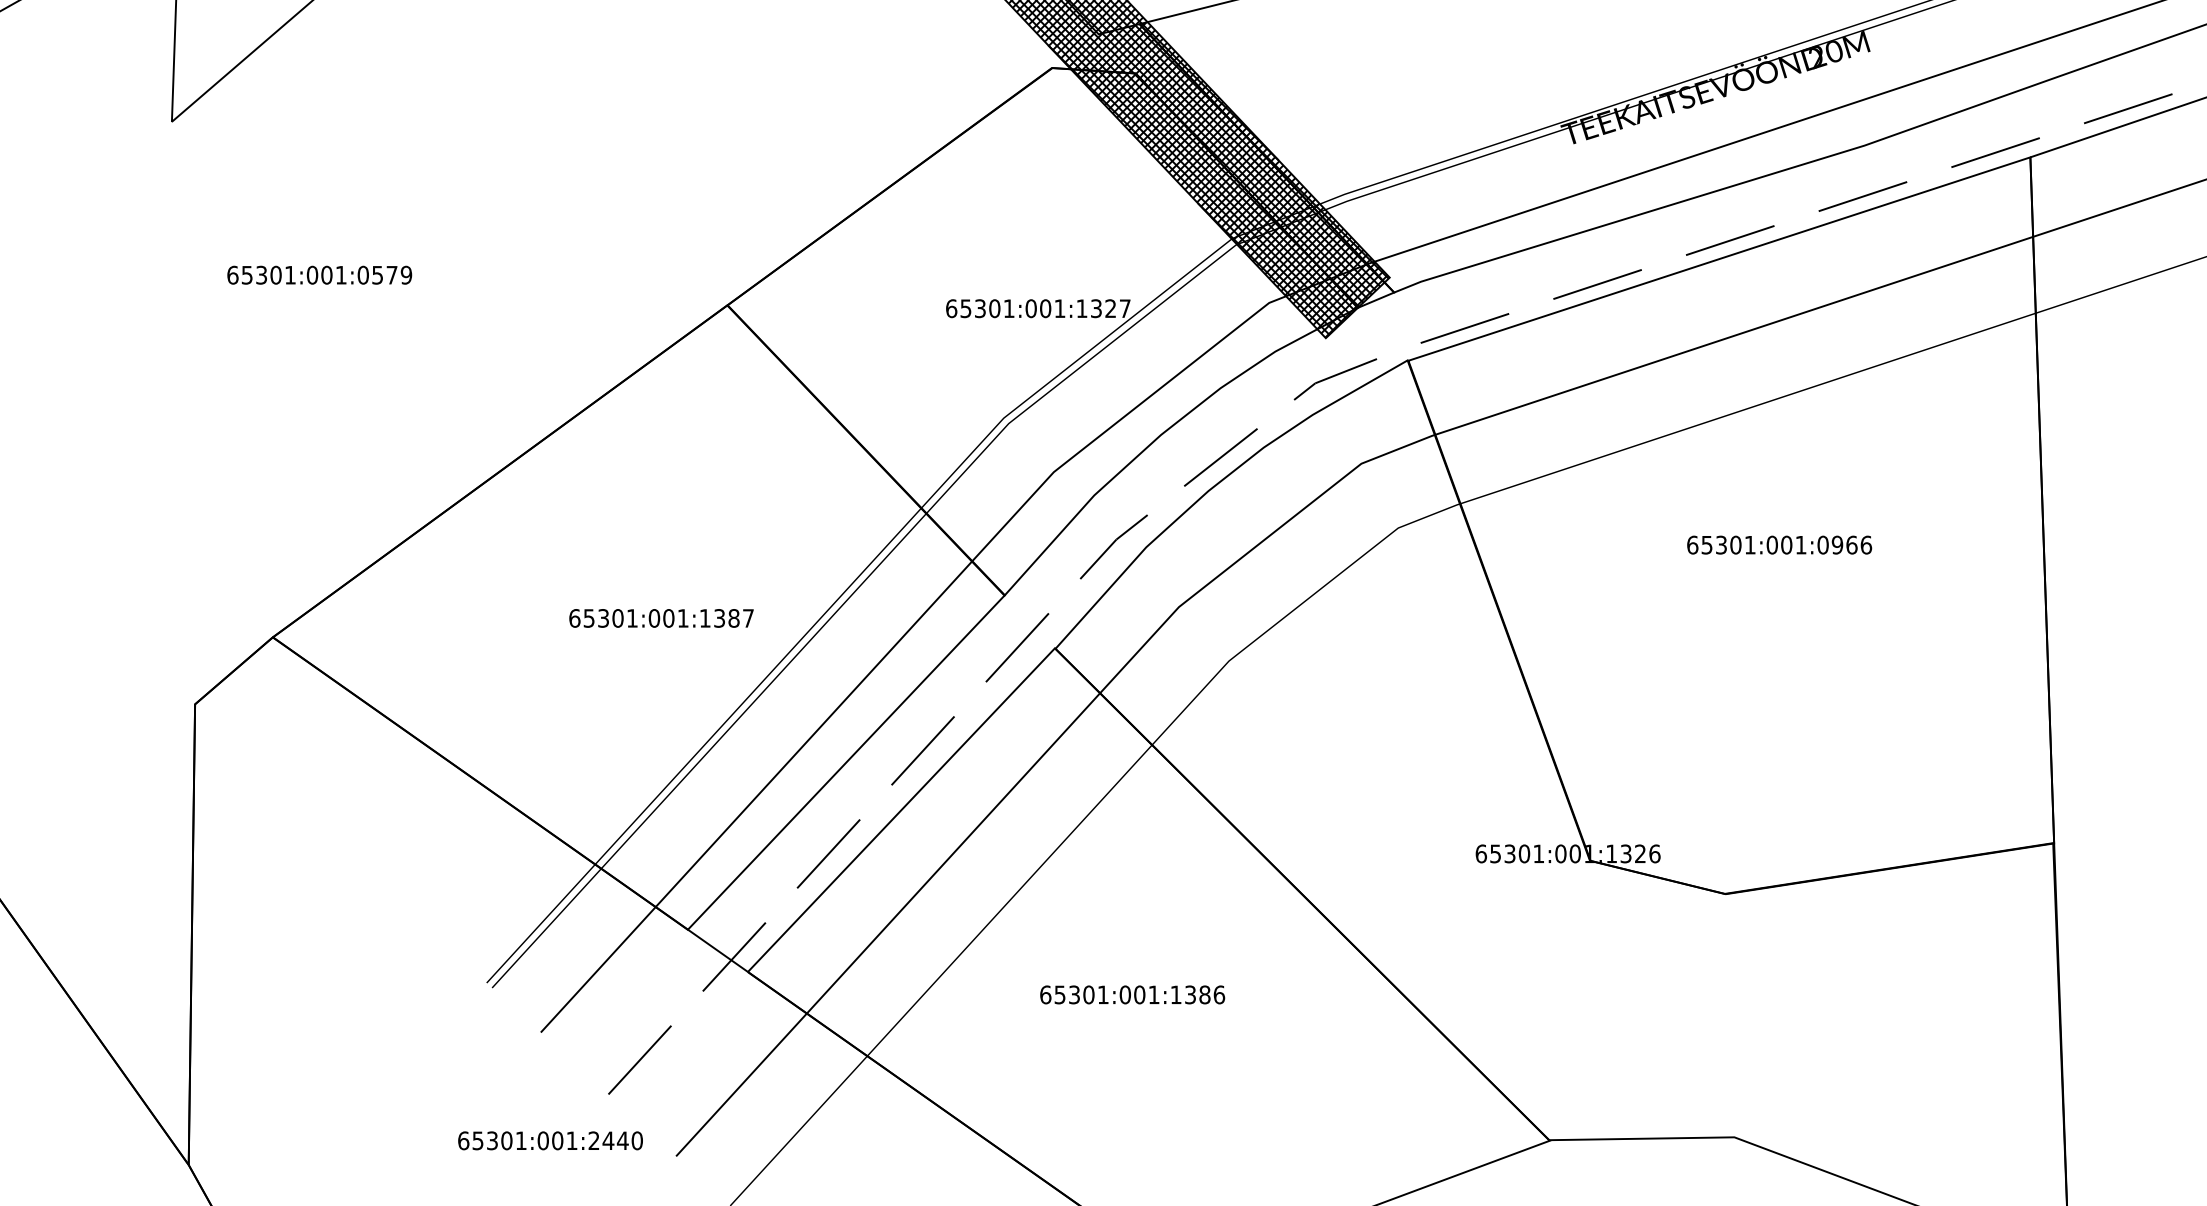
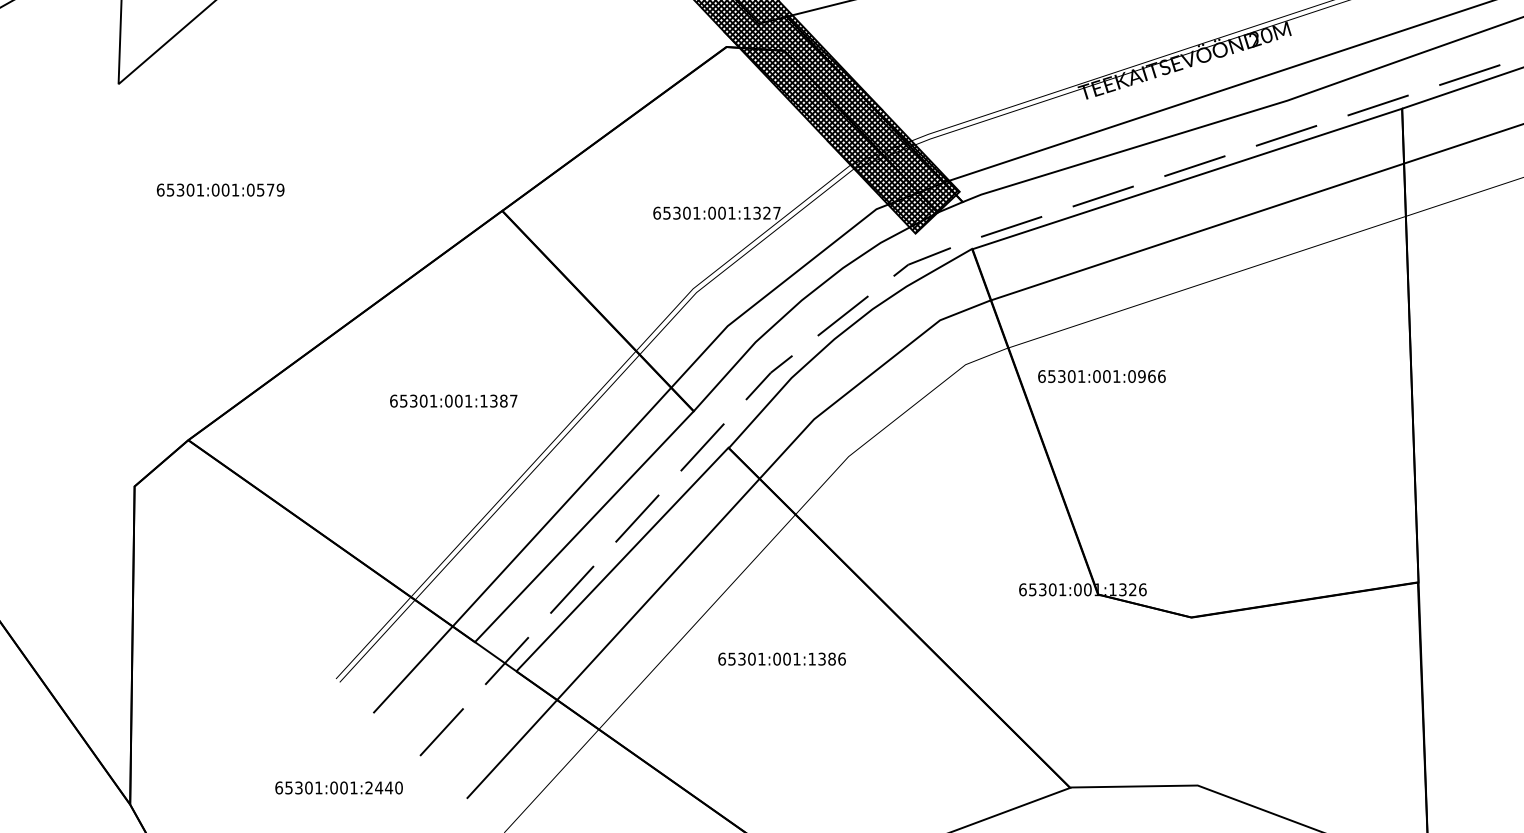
text: (1778, 545) -> (1101, 376), moved
text: (661, 617) -> (453, 400), moved
text: (1131, 993) -> (781, 658), moved
text: (549, 1140) -> (338, 787), moved

